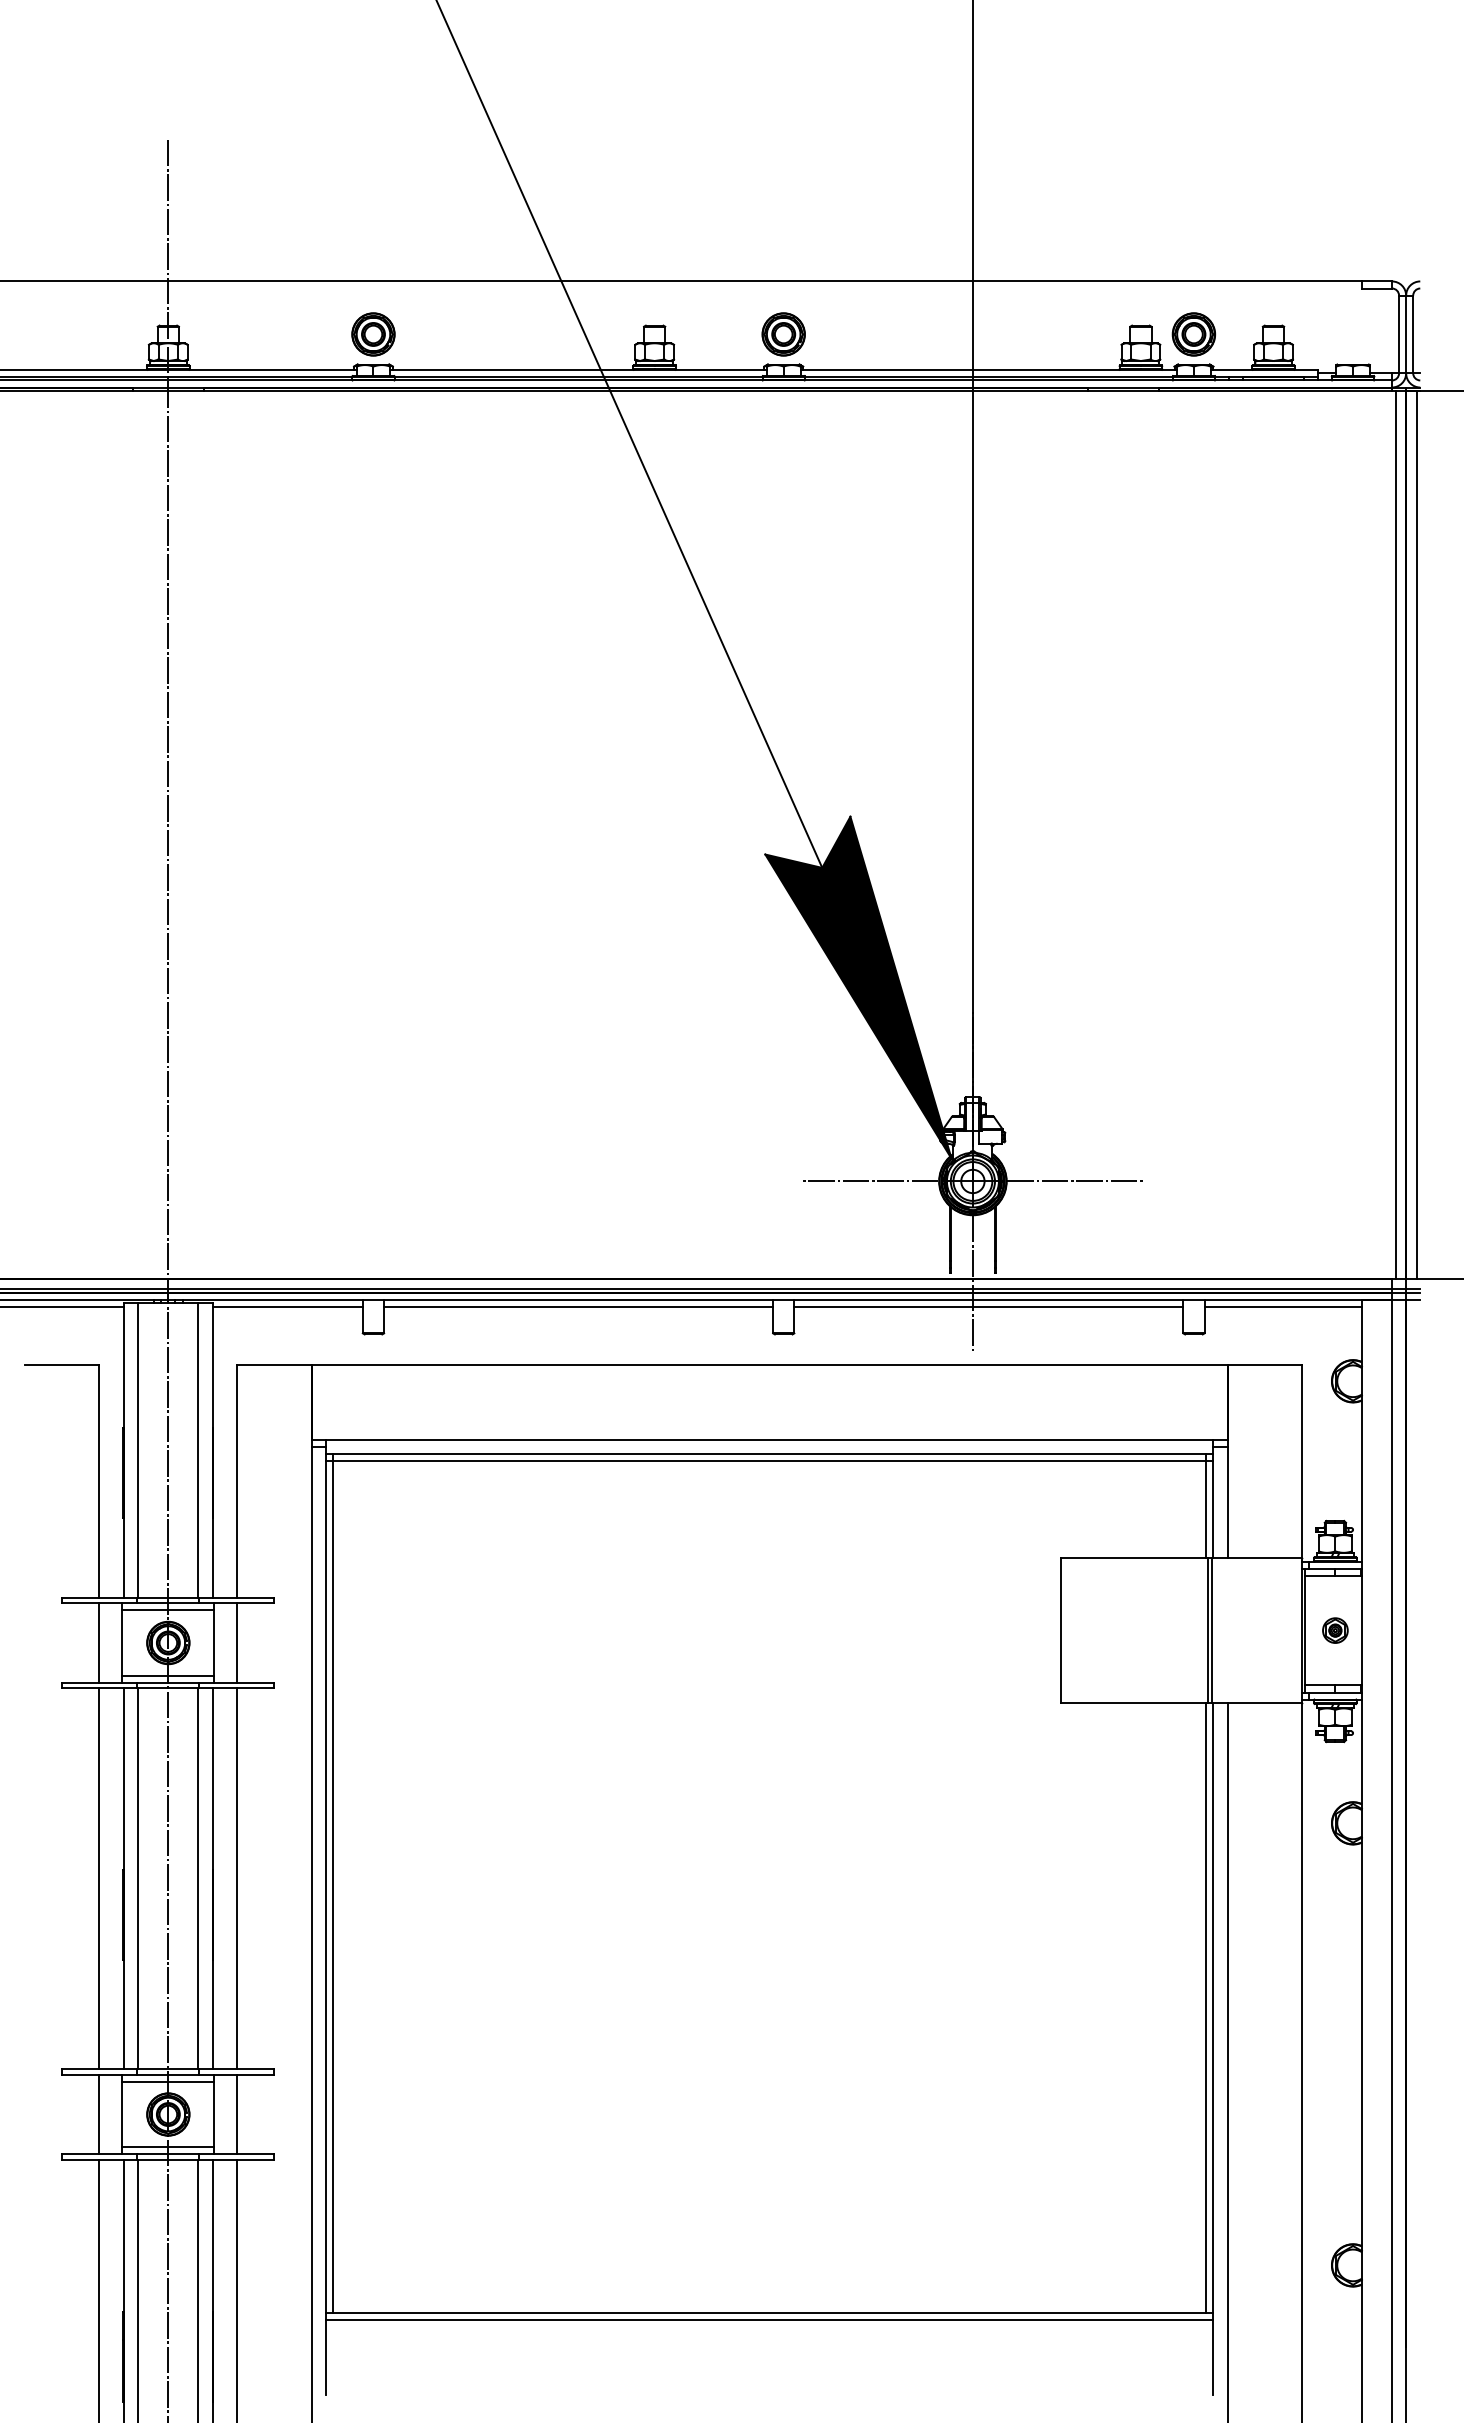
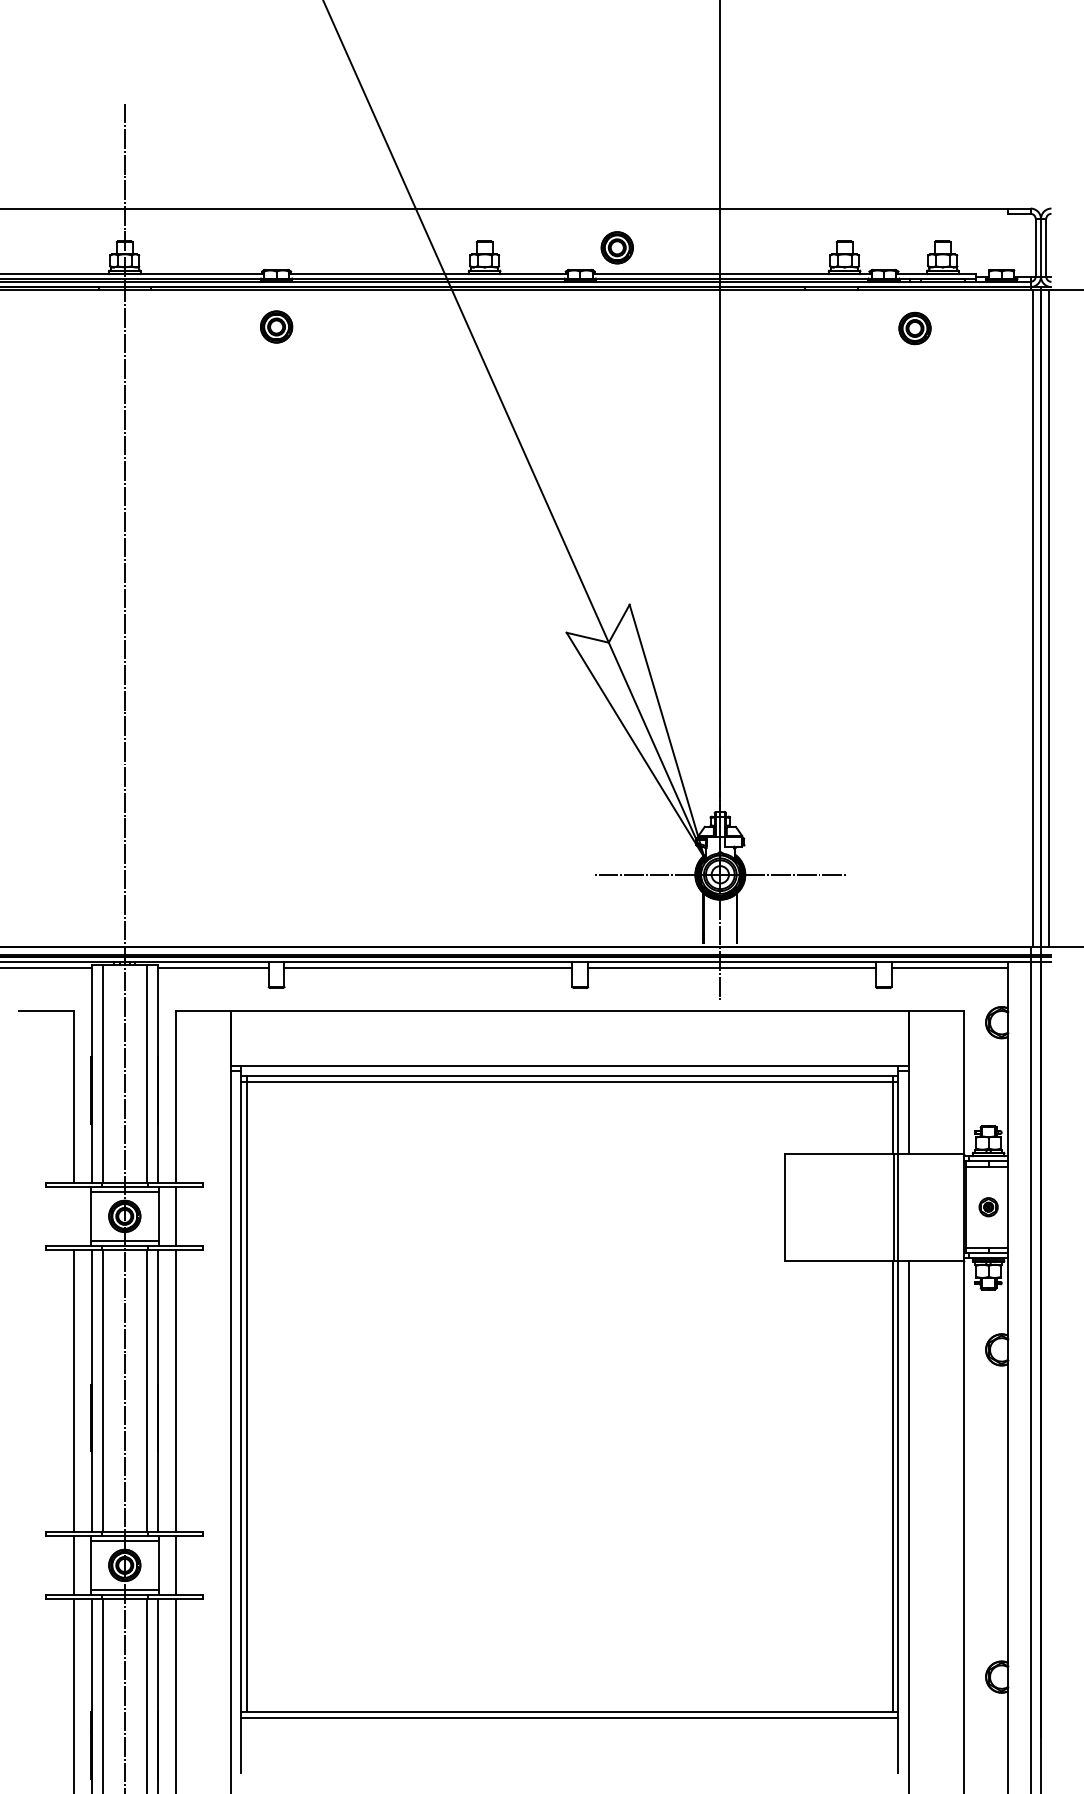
part: (373, 334) -> (276, 327), moved
part: (783, 334) -> (617, 247), moved
part: (1193, 334) -> (914, 328), moved
fill: (858, 987) -> (635, 731), removed
line: (99, 1642) -> (73, 1216), removed

